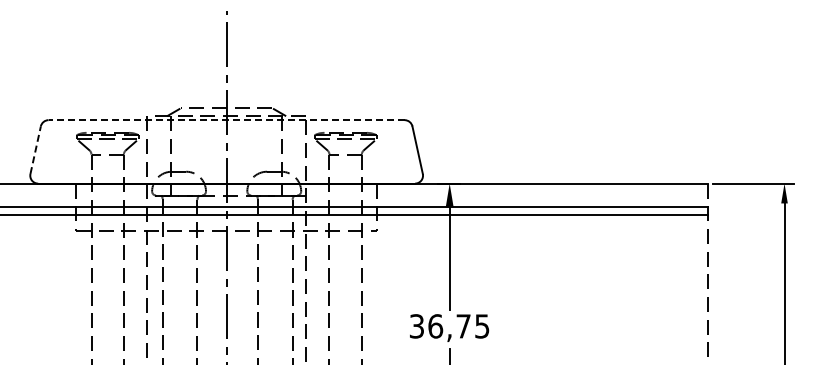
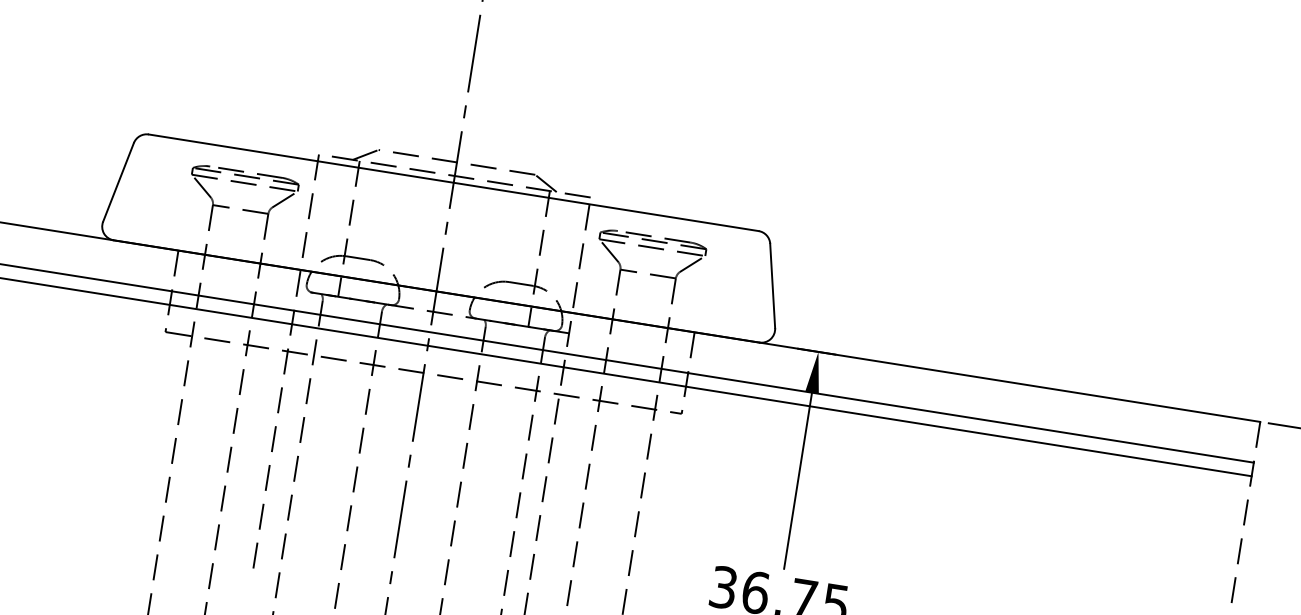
line: (226, 120) -> (453, 183), dashed -> solid
line: (35, 149) -> (118, 181), dashed -> solid

